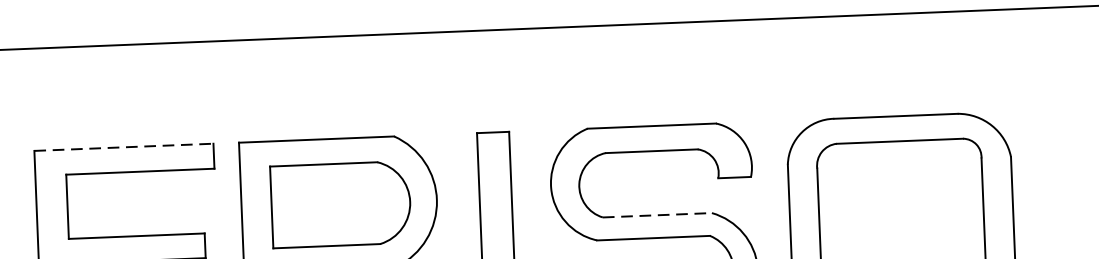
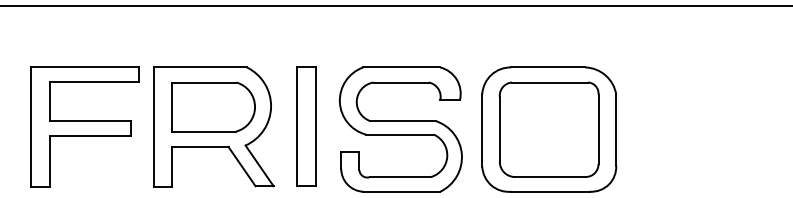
line: (123, 147) -> (84, 67), dashed -> solid
line: (656, 216) -> (402, 121), dashed -> solid

